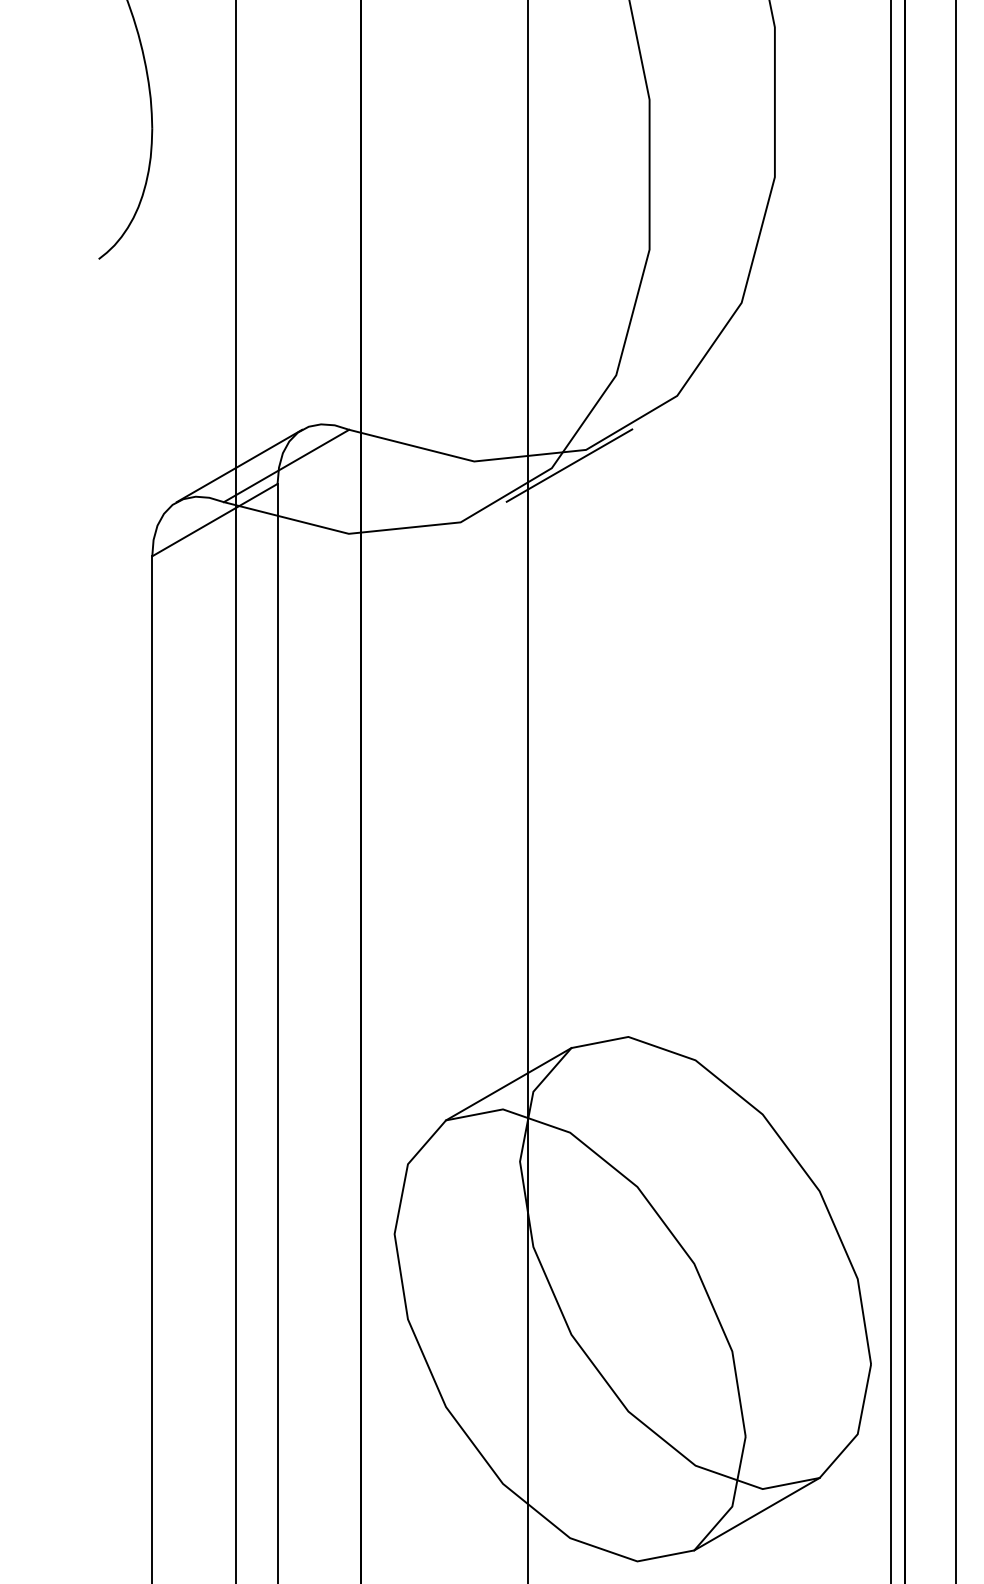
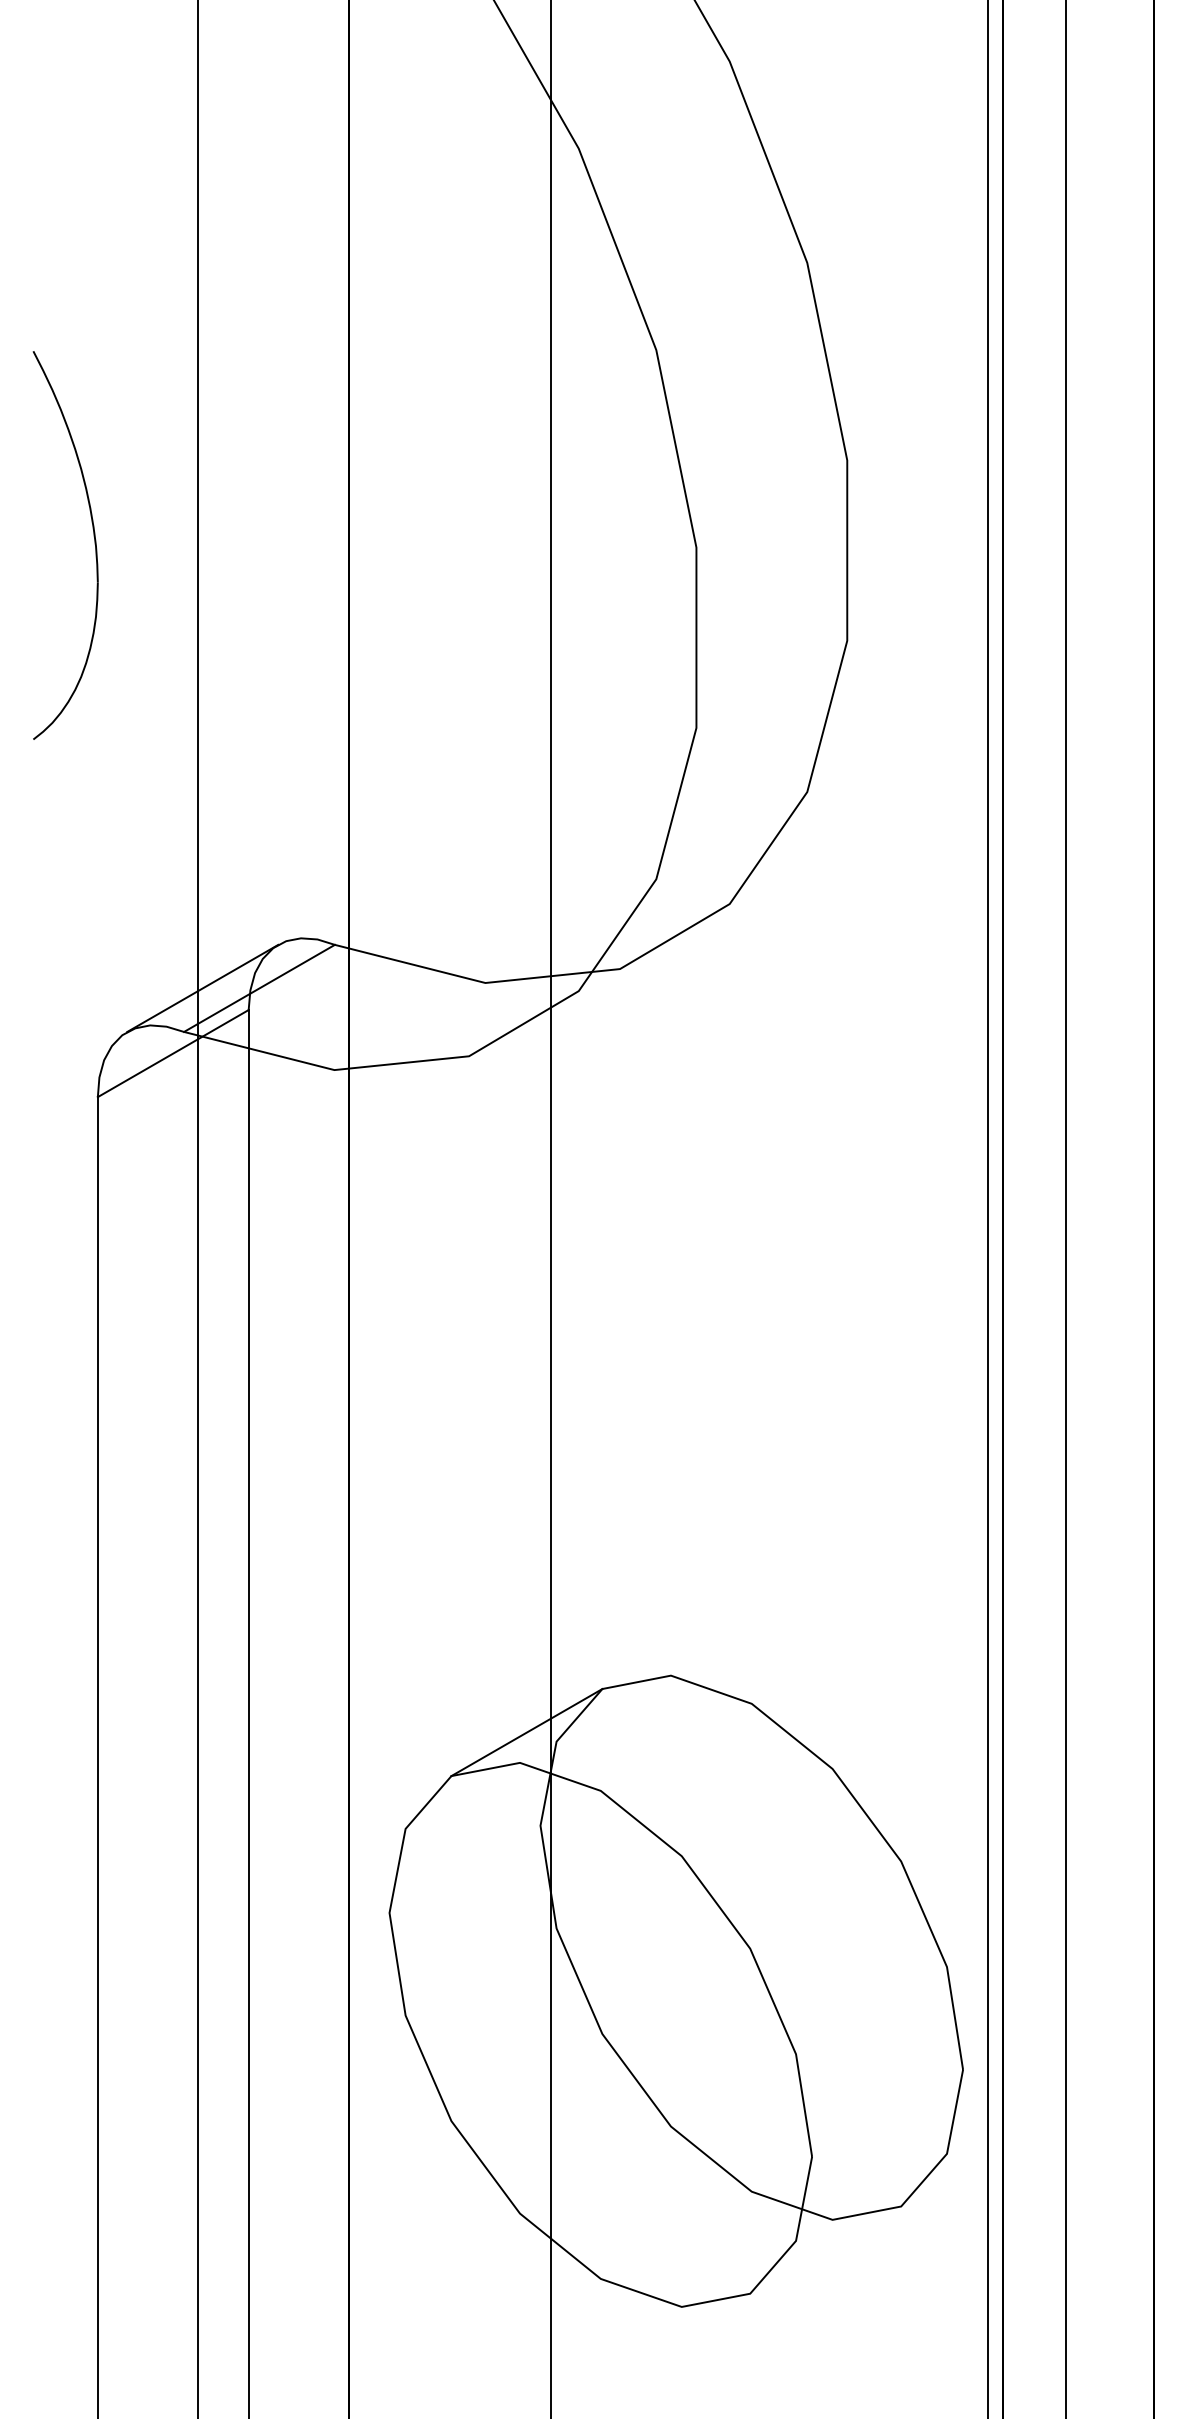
line: (569, 465) -> (599, 987), removed
line: (756, 1513) -> (825, 2249), removed

